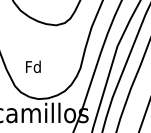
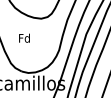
text: (33, 65) -> (24, 37), moved

